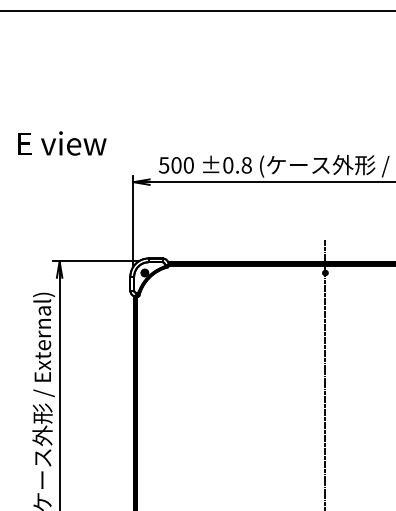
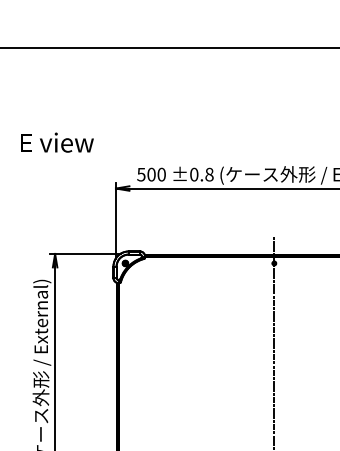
text: (62, 143) -> (57, 142), moved

